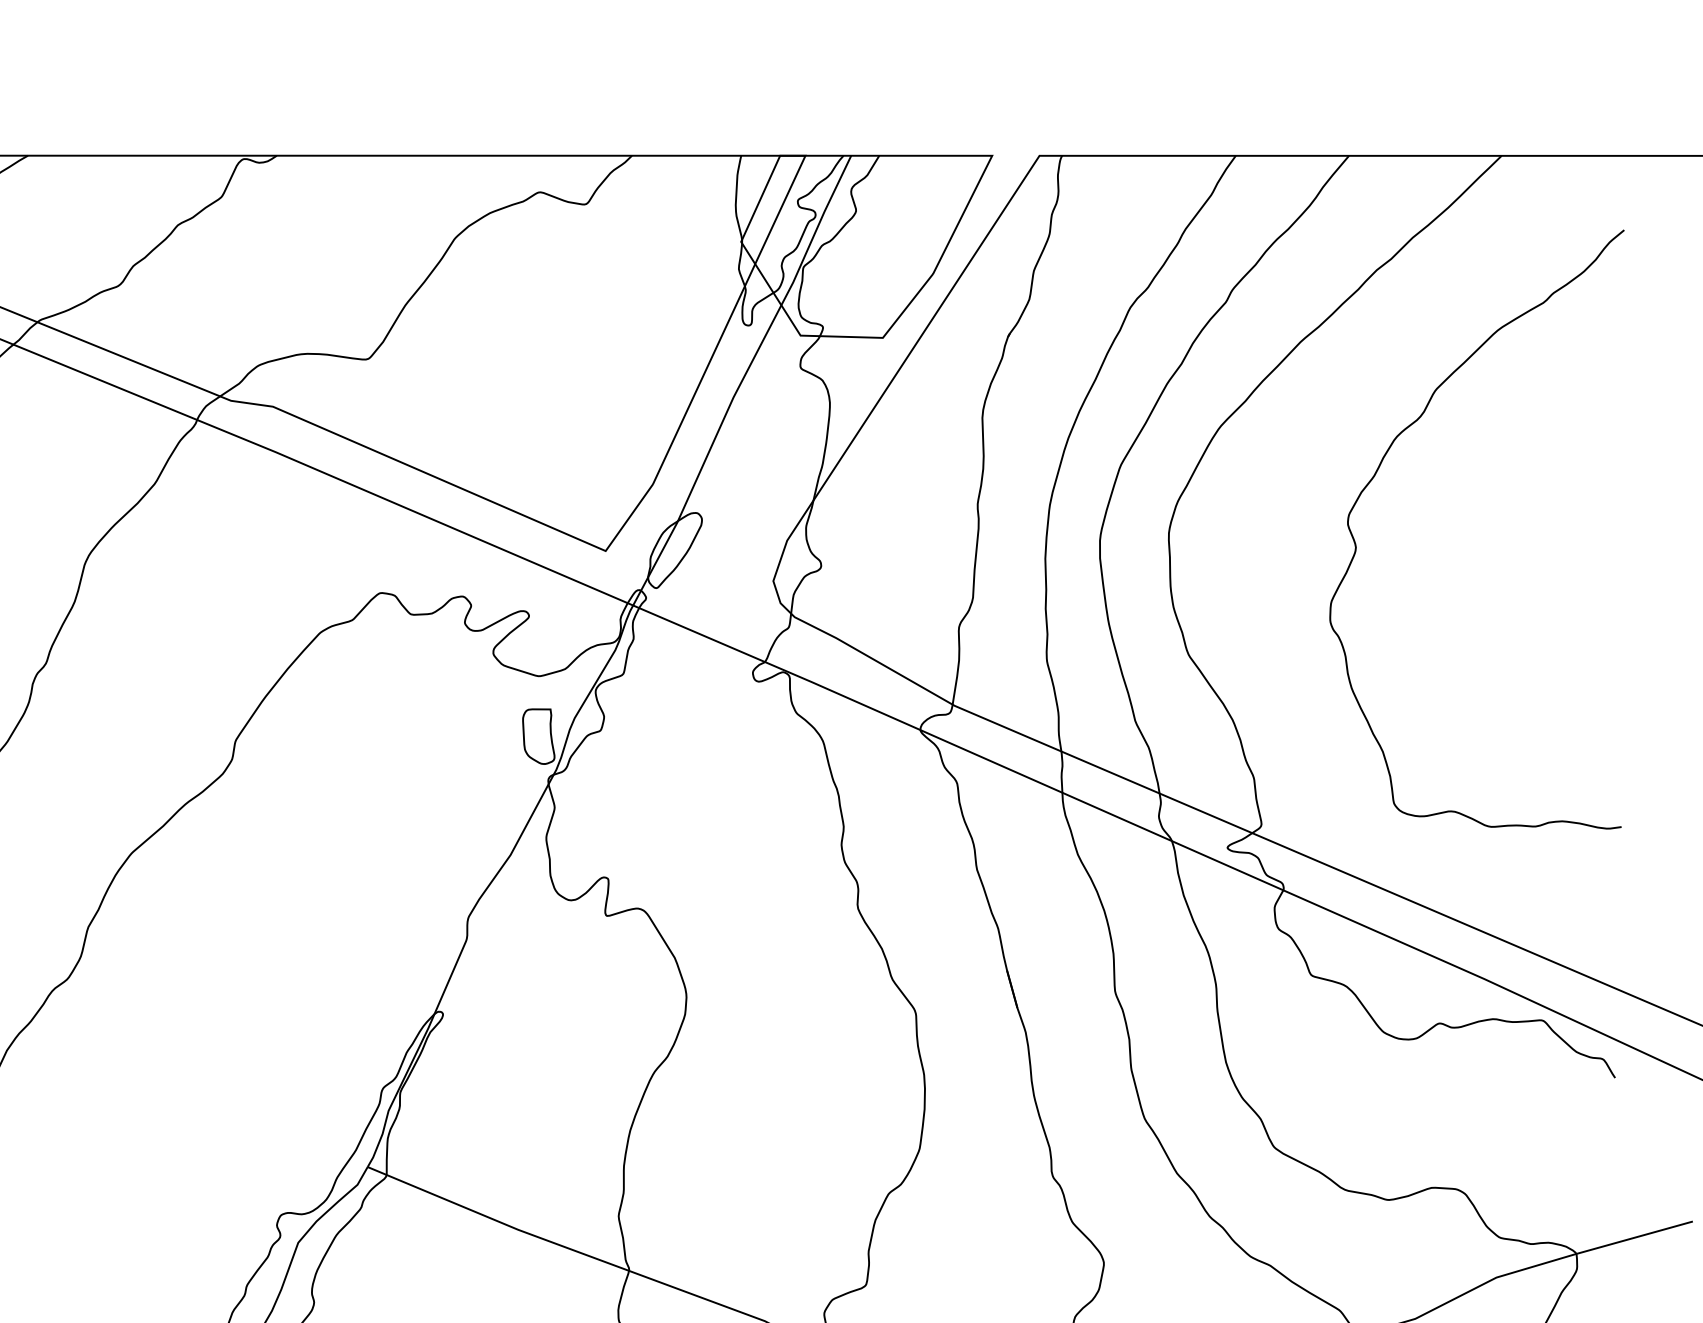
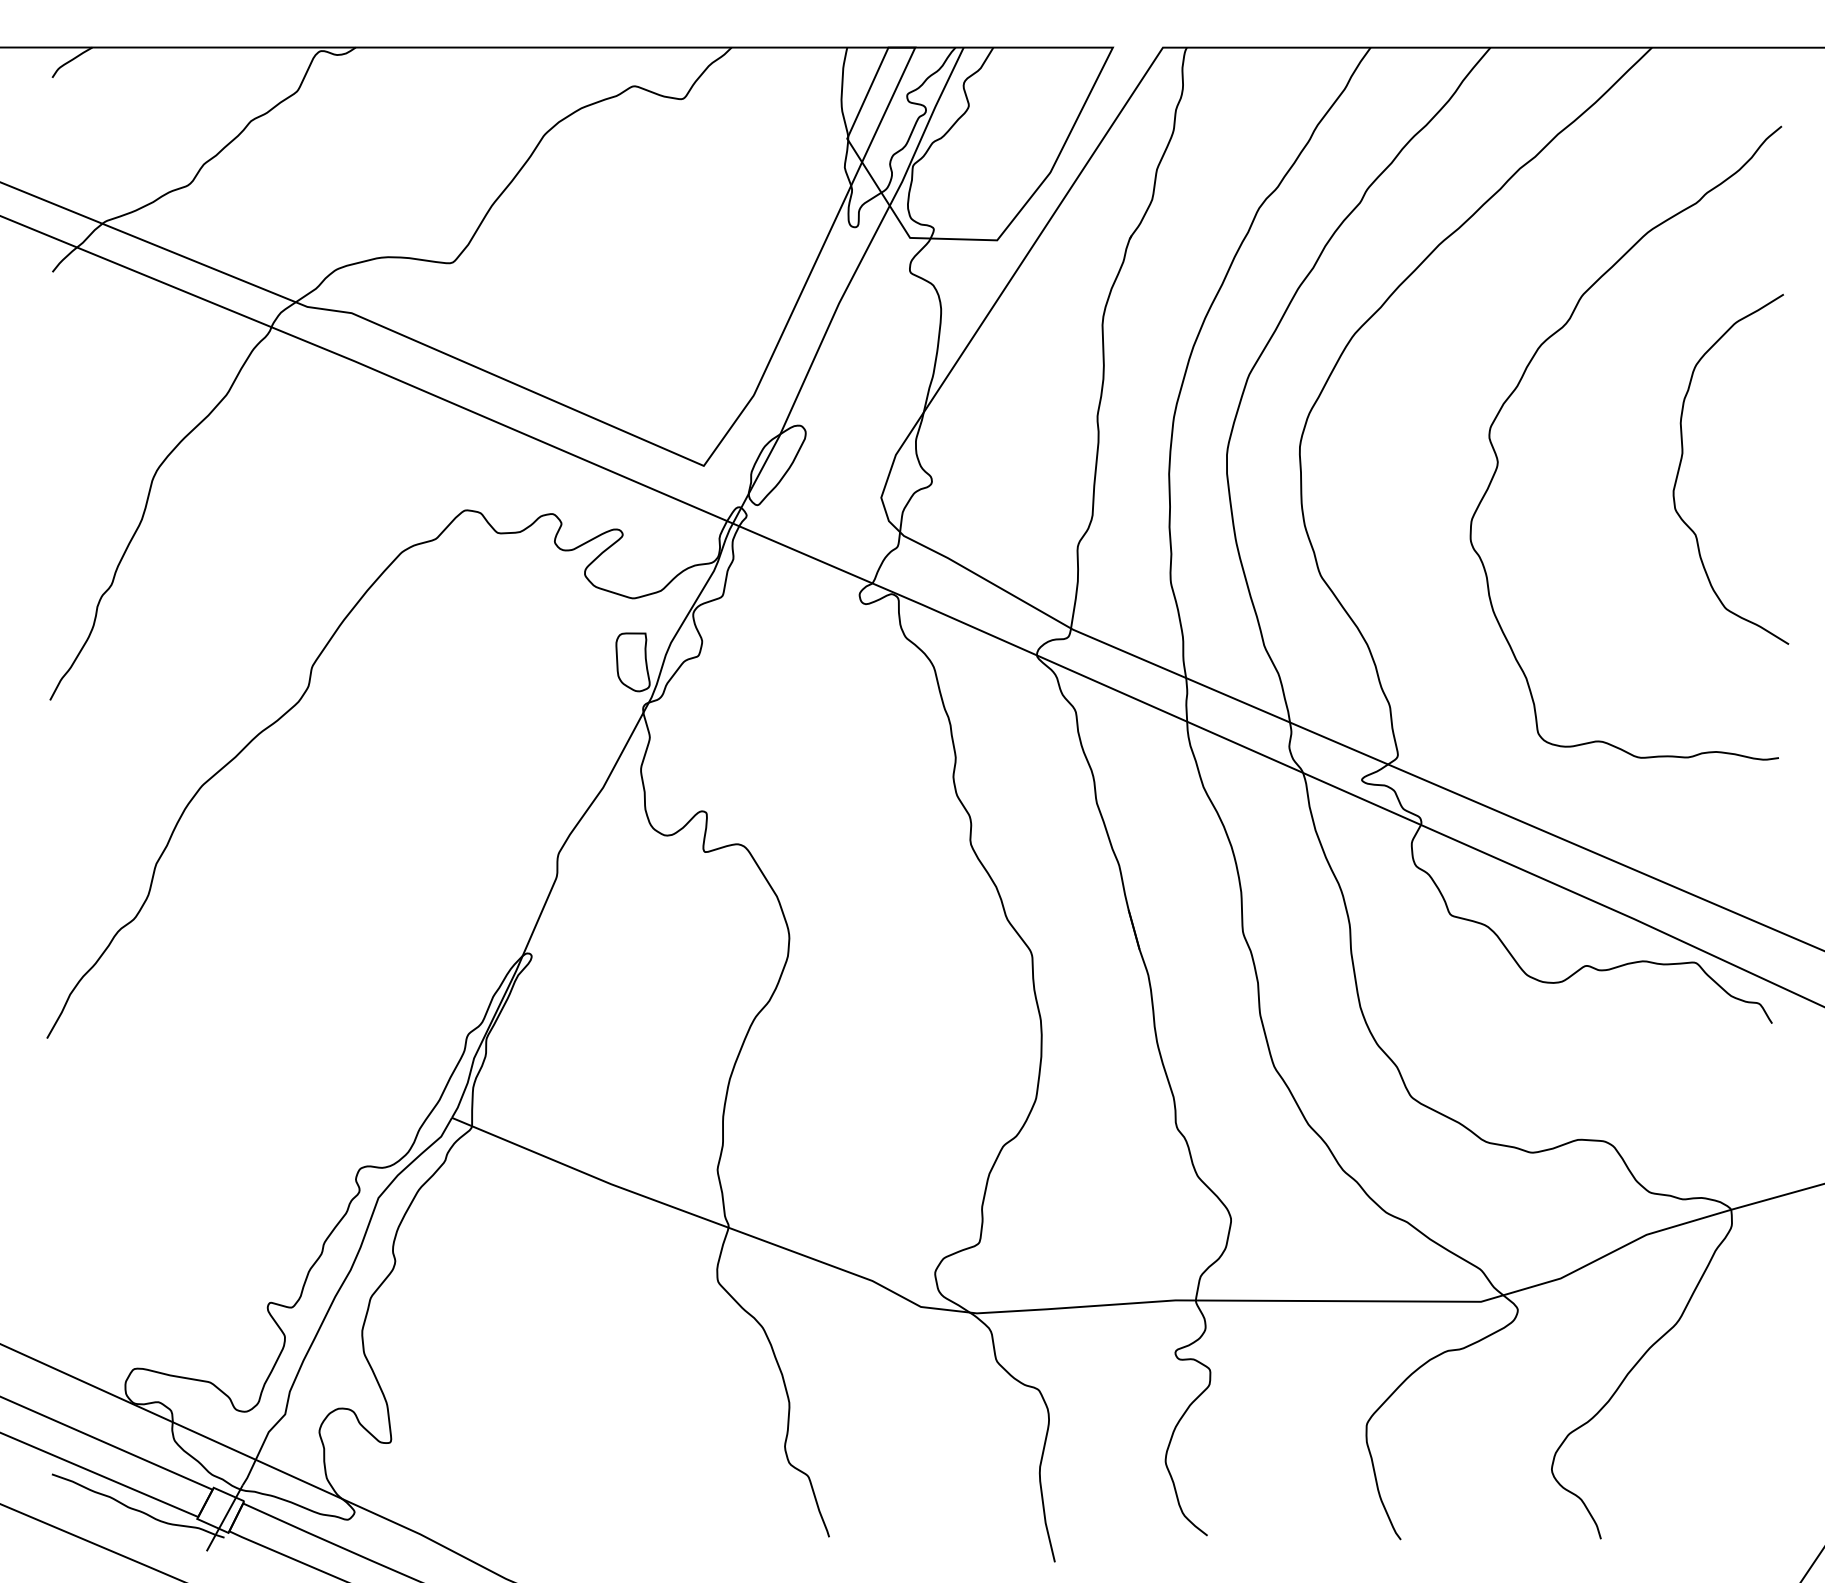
curve: (1530, 544) -> (1682, 459), added

